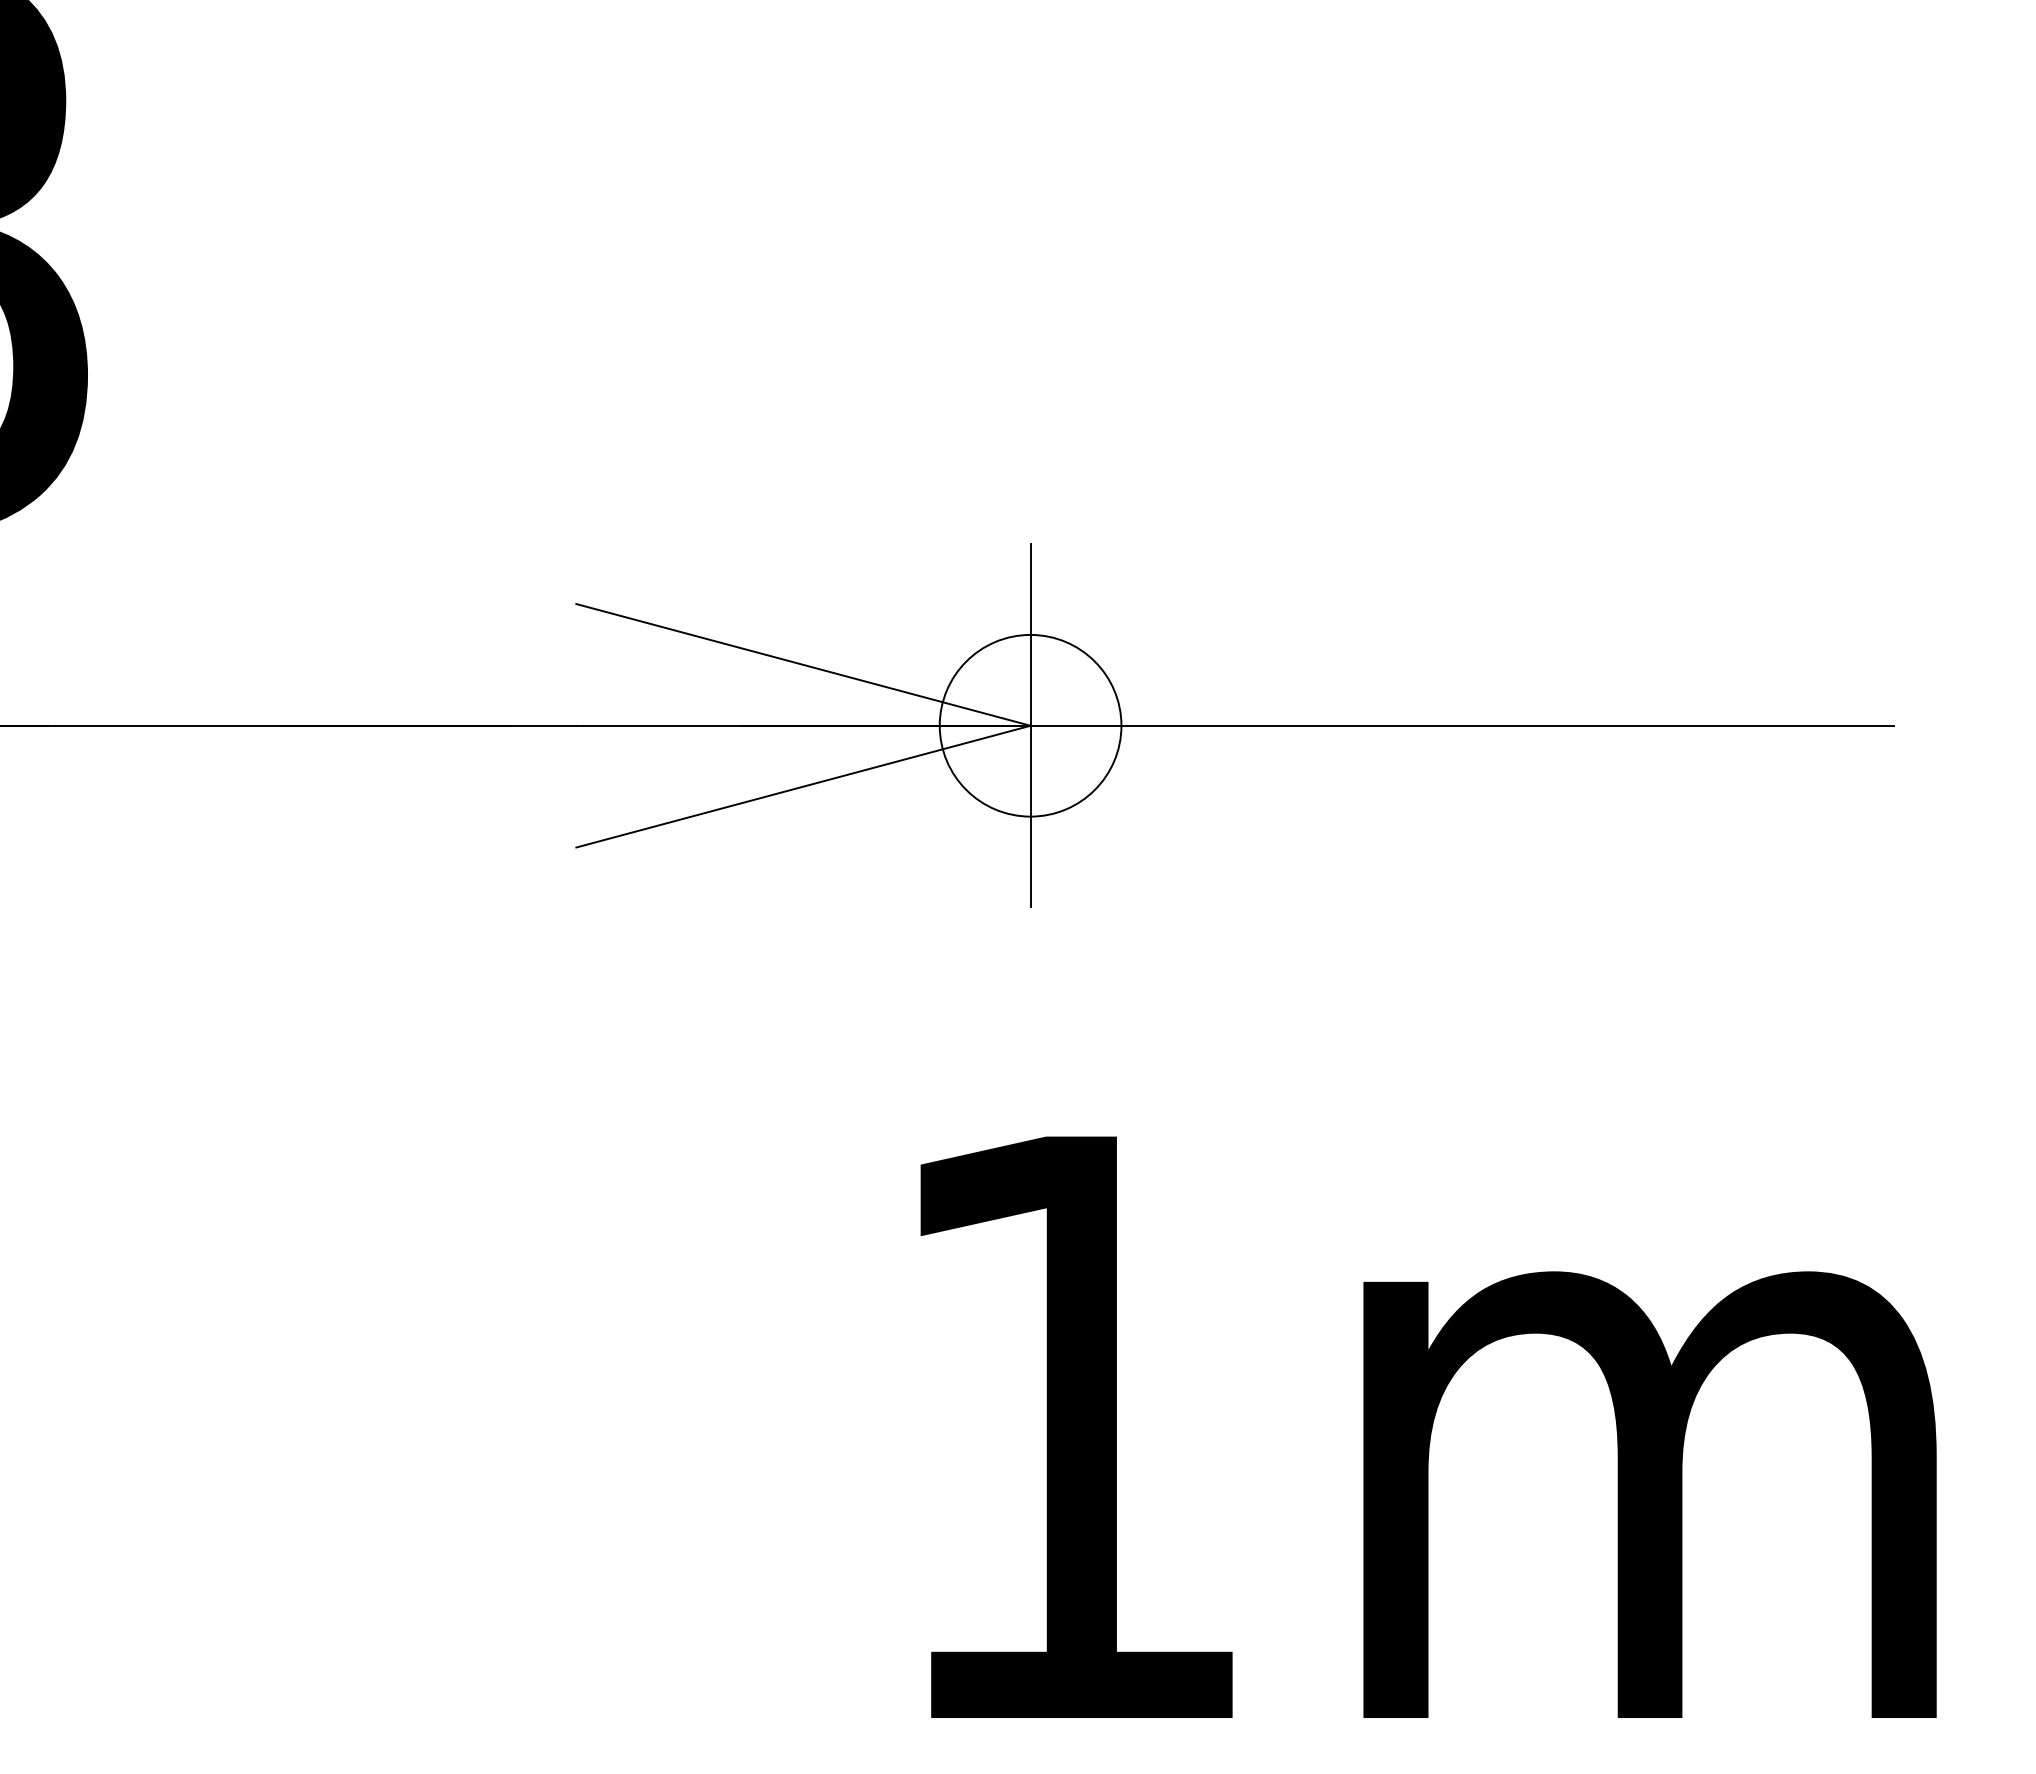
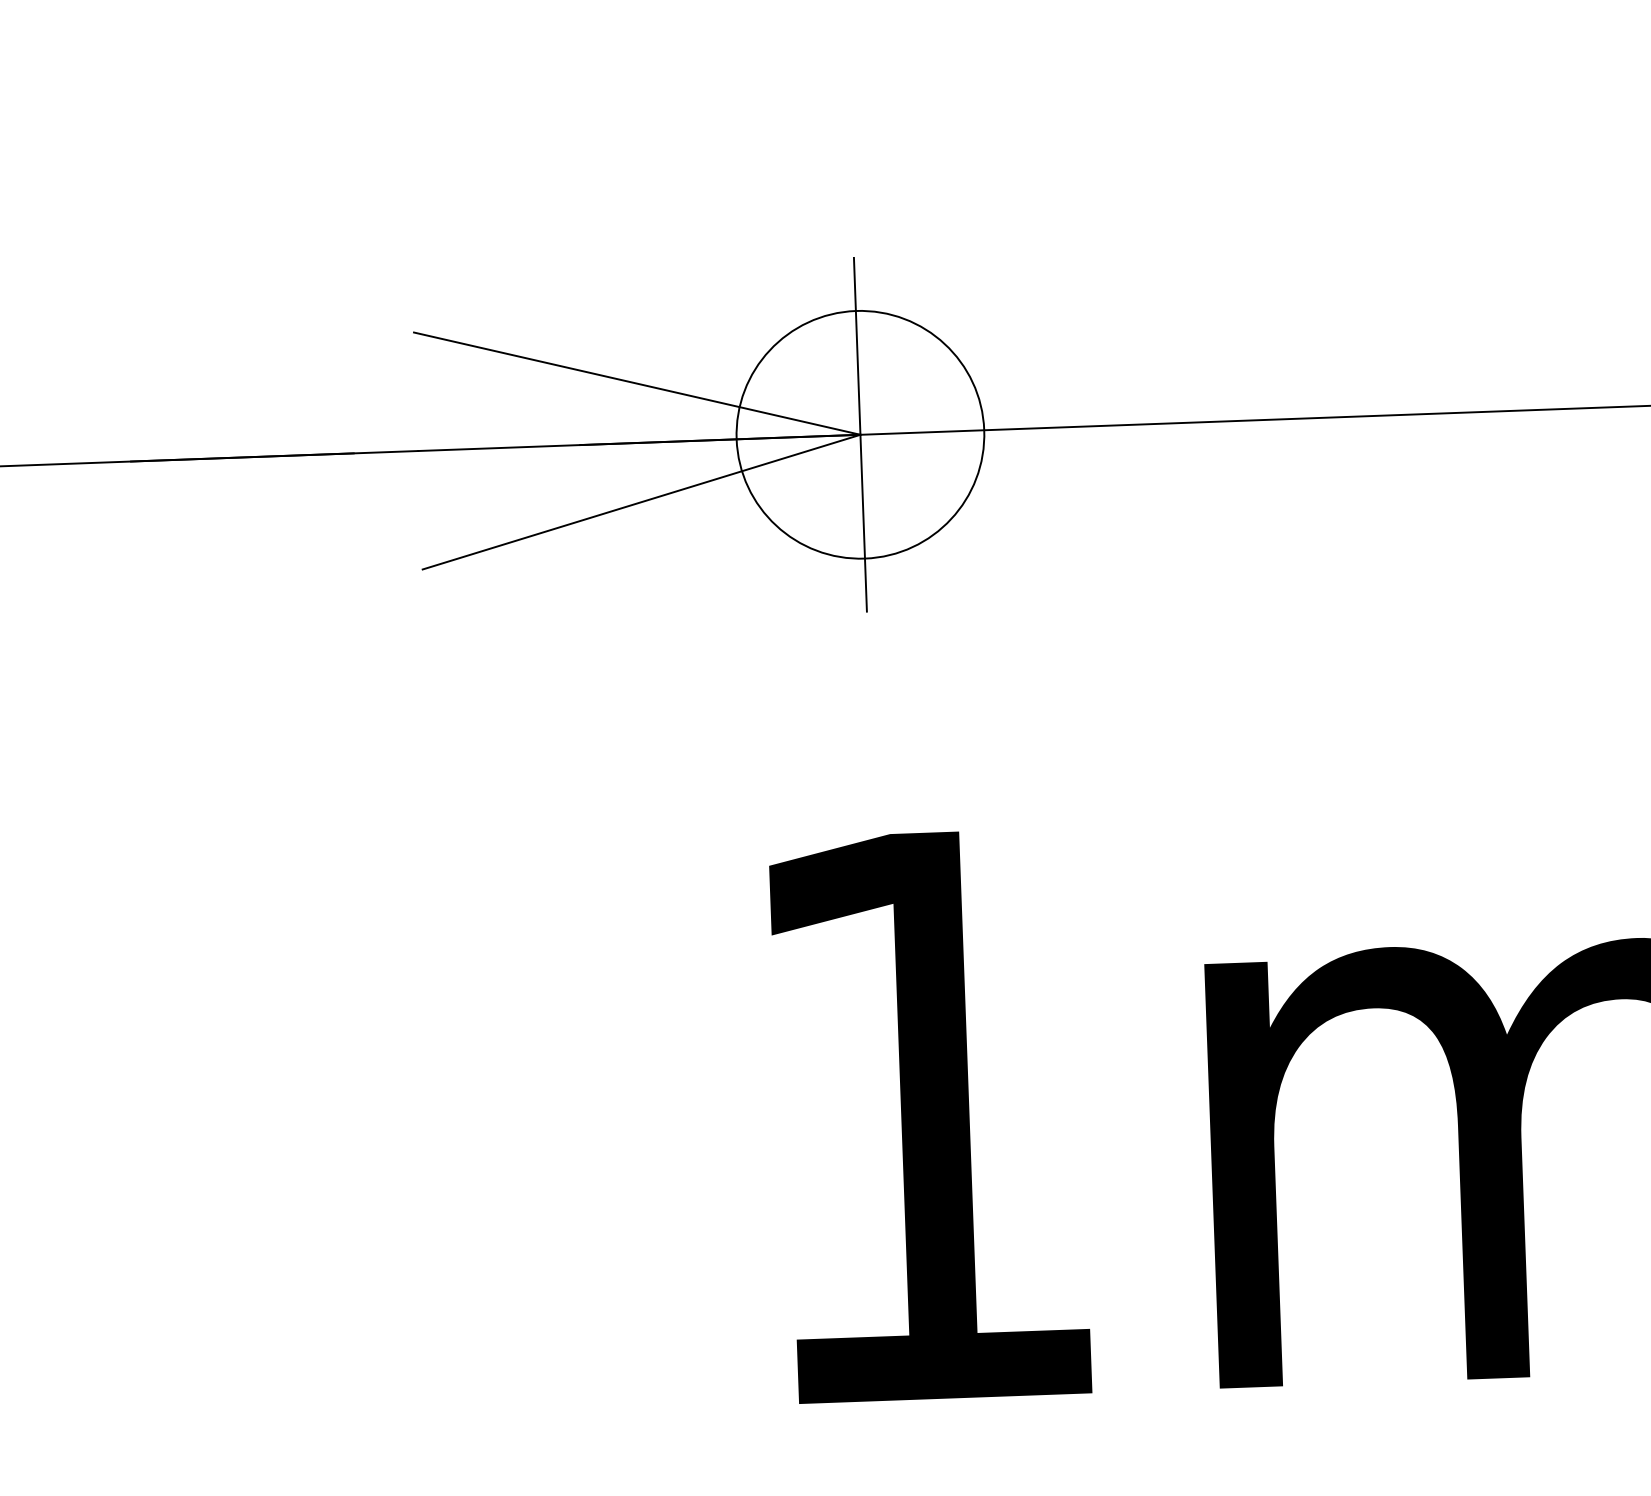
circle: (1030, 725) -> (860, 434), size x1.4

